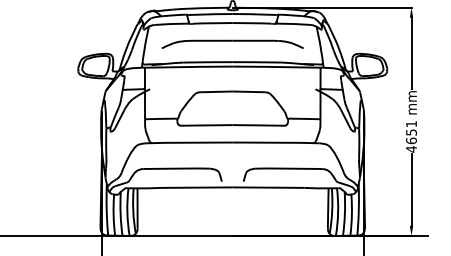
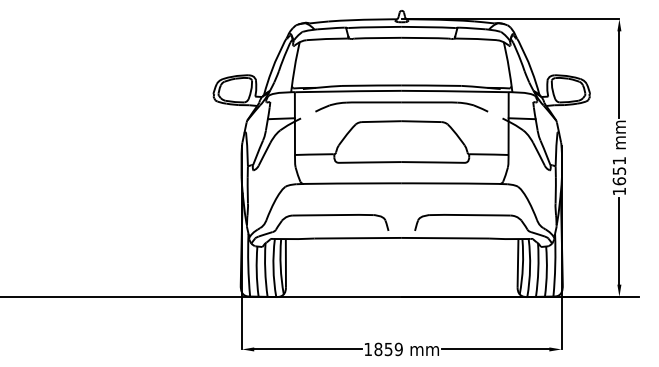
part: (232, 44) -> (401, 106), moved
text: (410, 149) -> (618, 191), 4651 -> 1651

